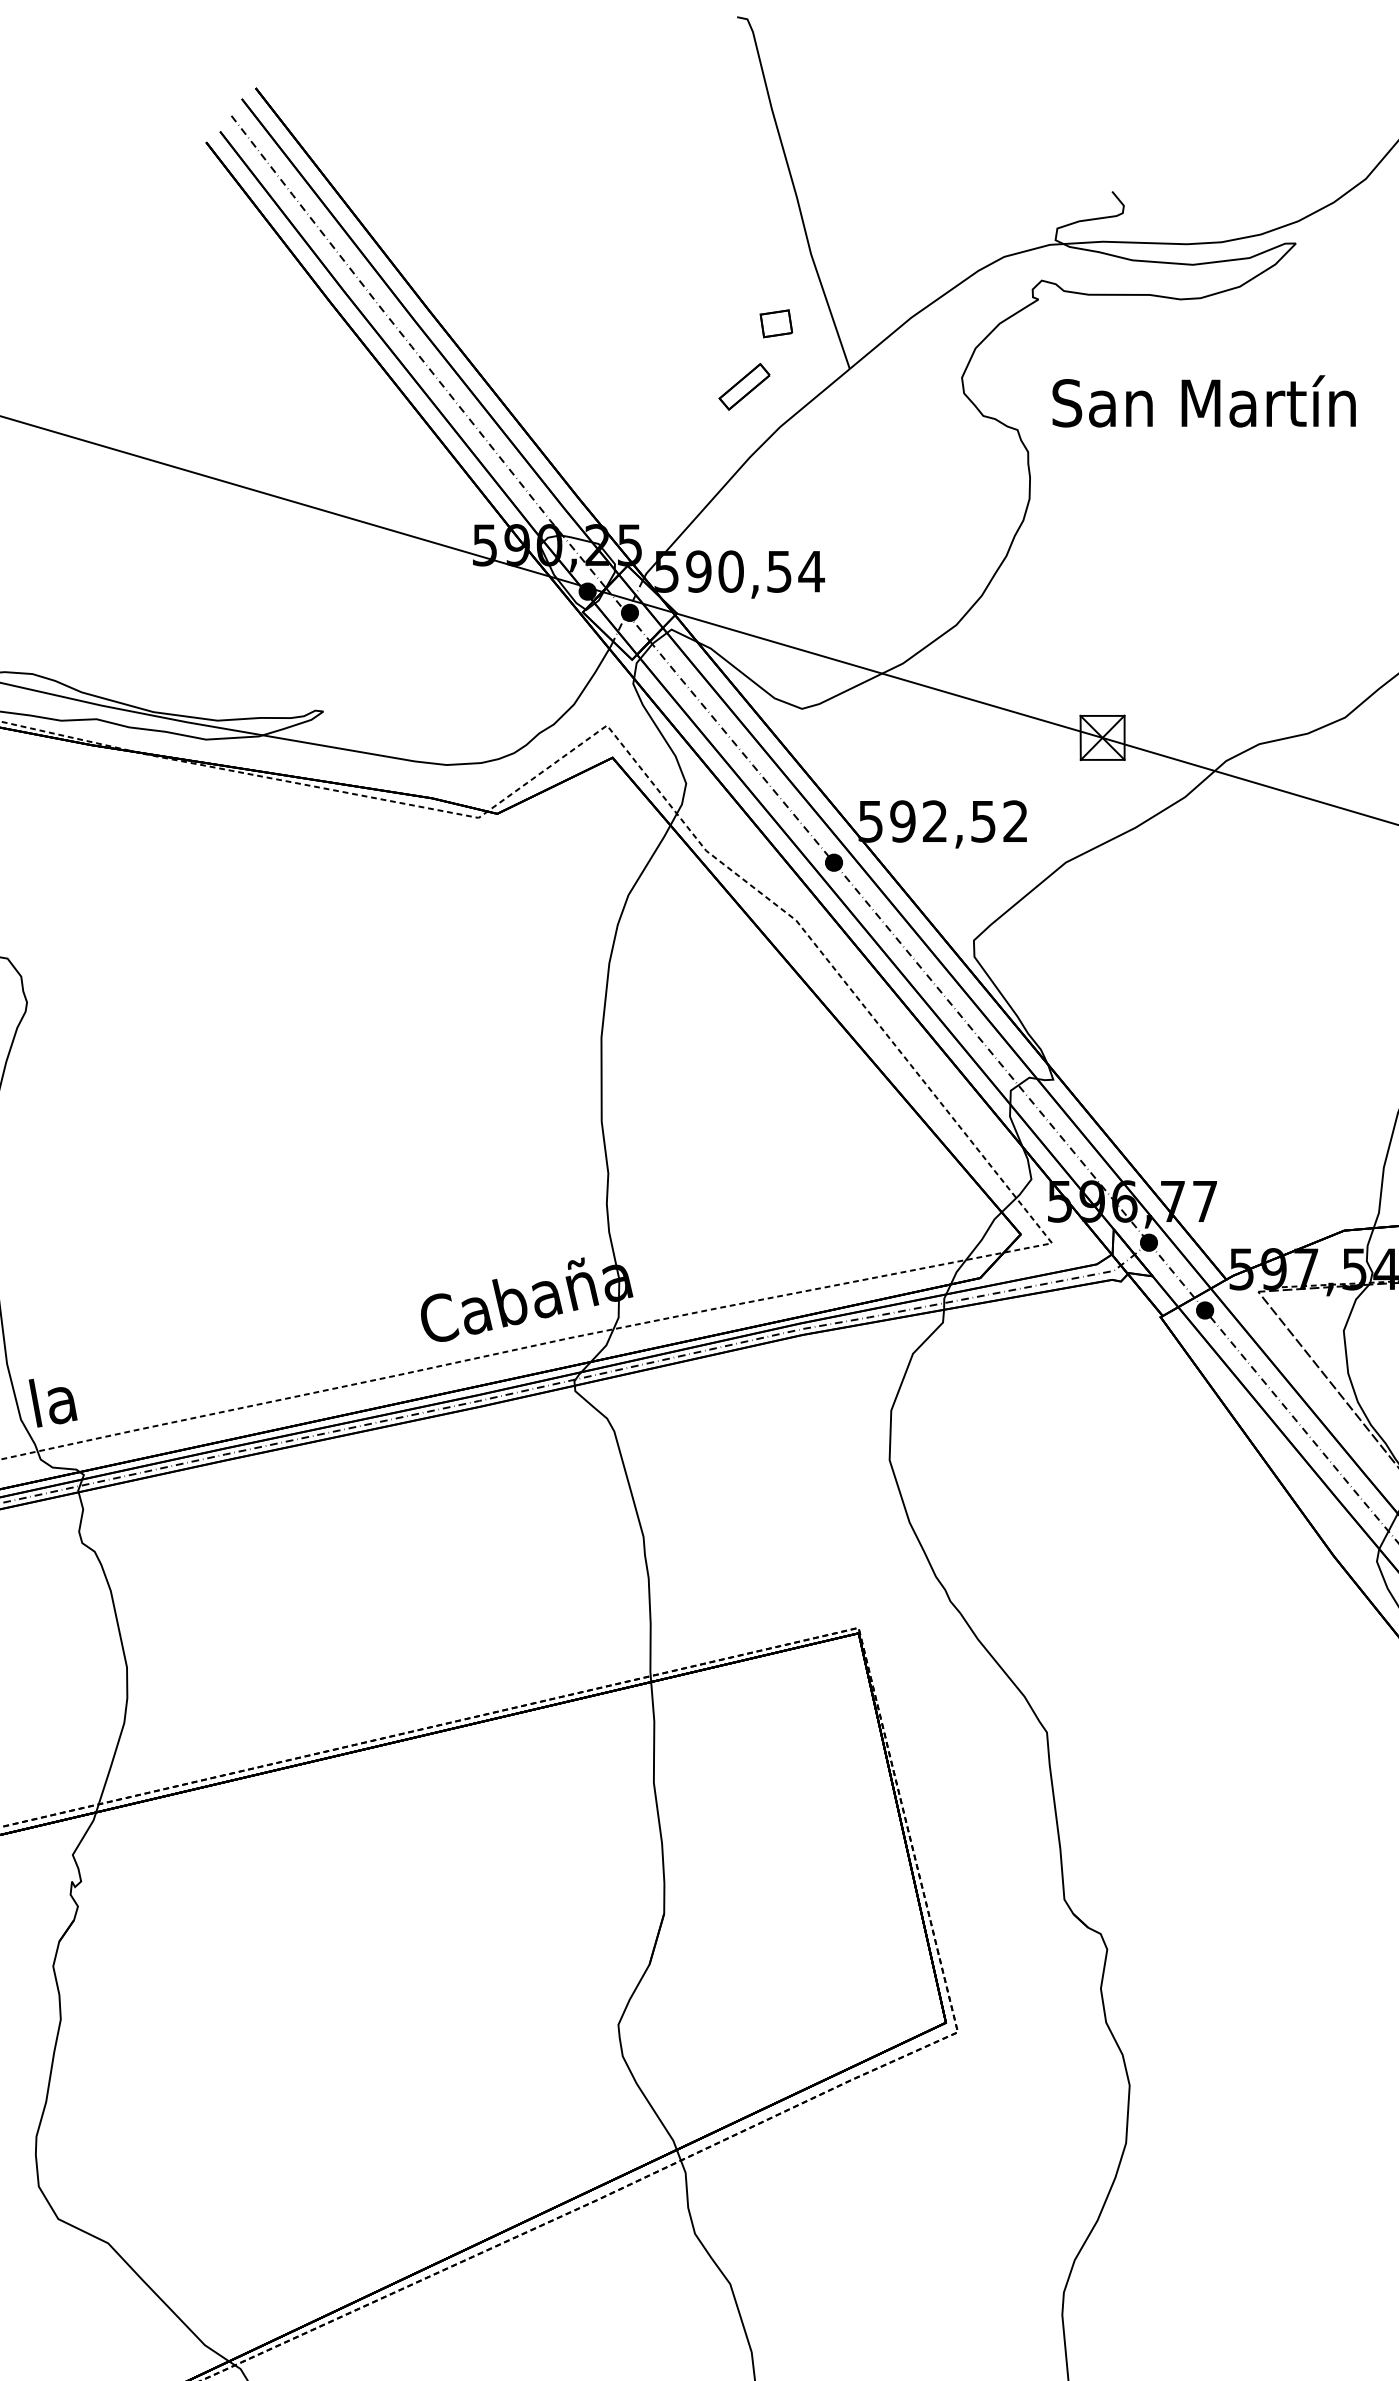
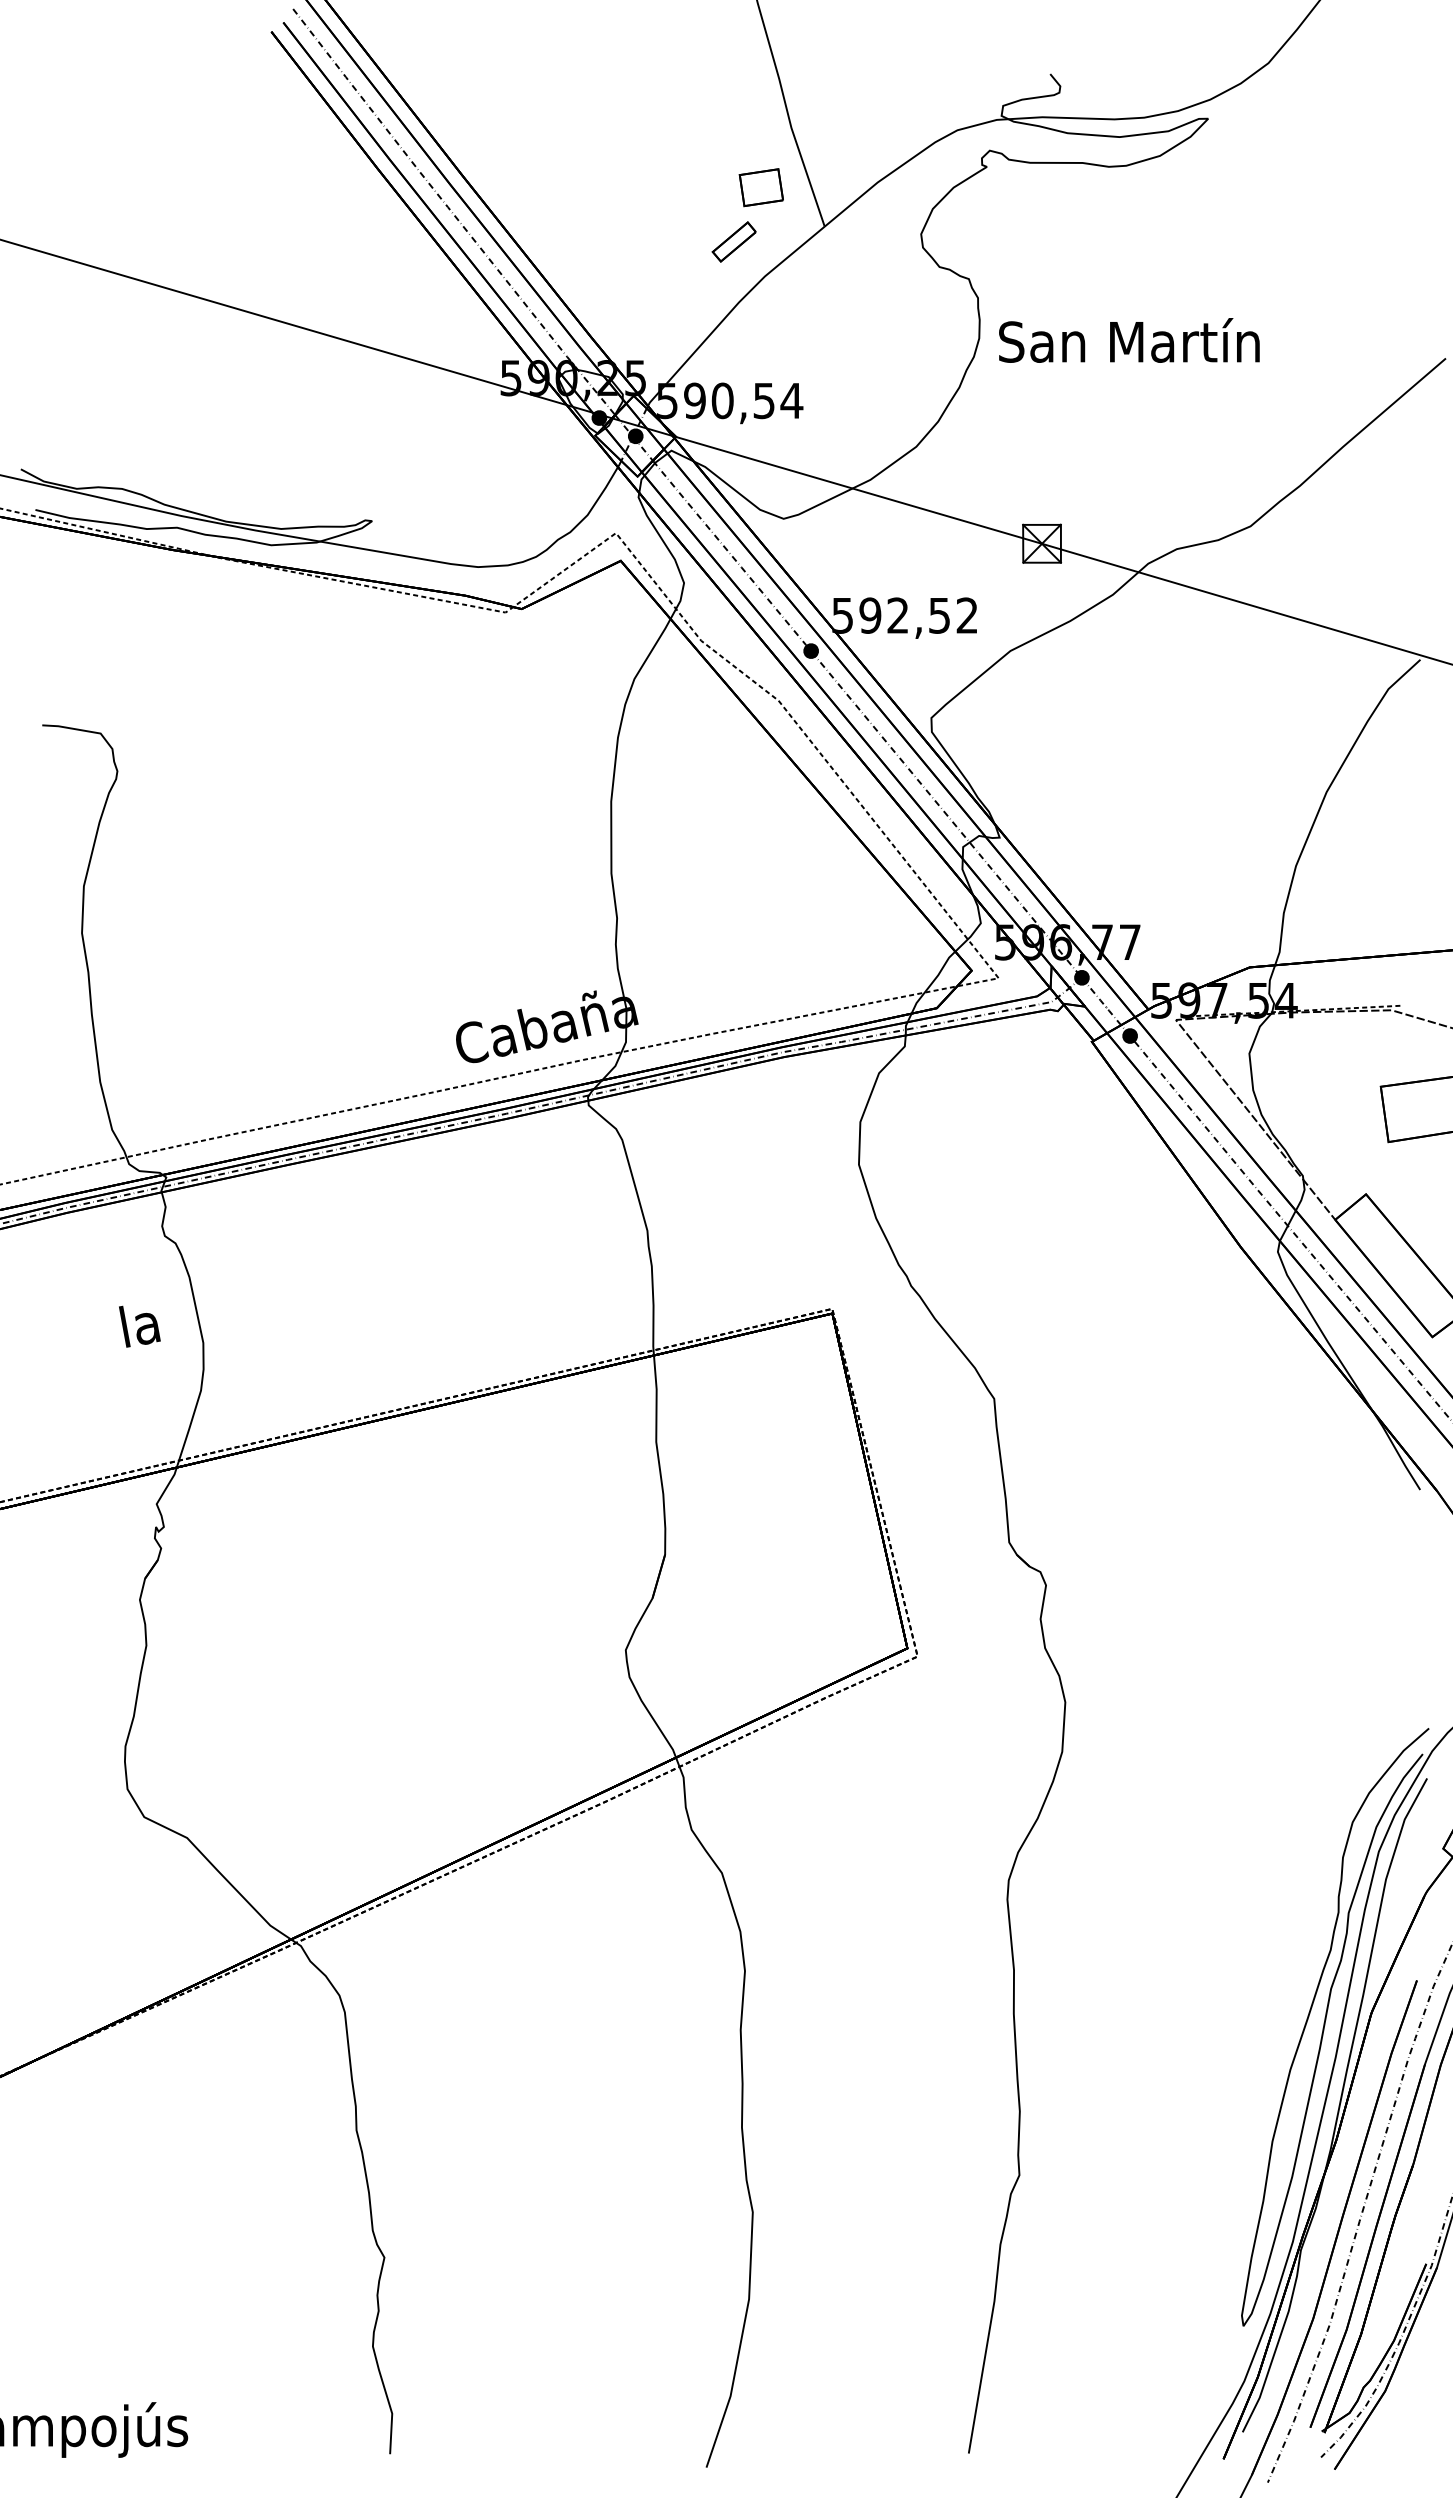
part: (776, 323) -> (761, 187), size x1.6
text: (1204, 401) -> (1129, 340), moved
text: (52, 1402) -> (139, 1326), moved

